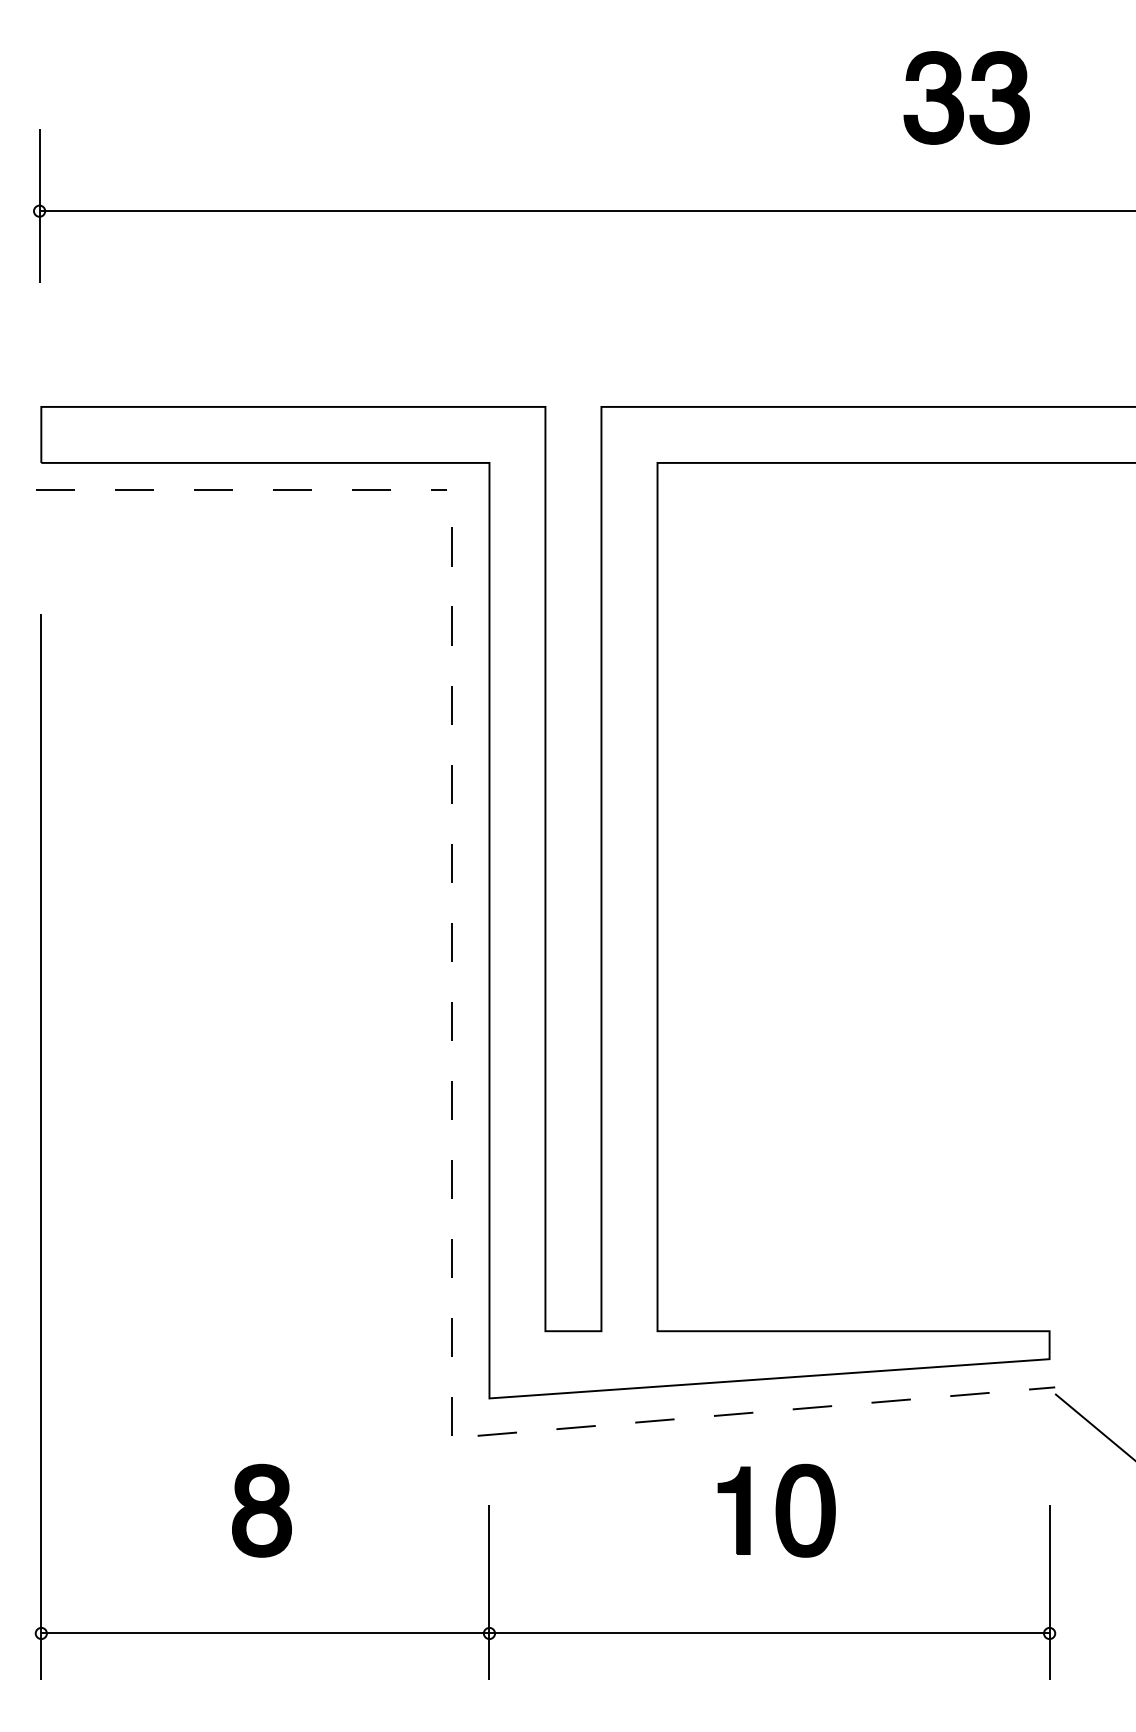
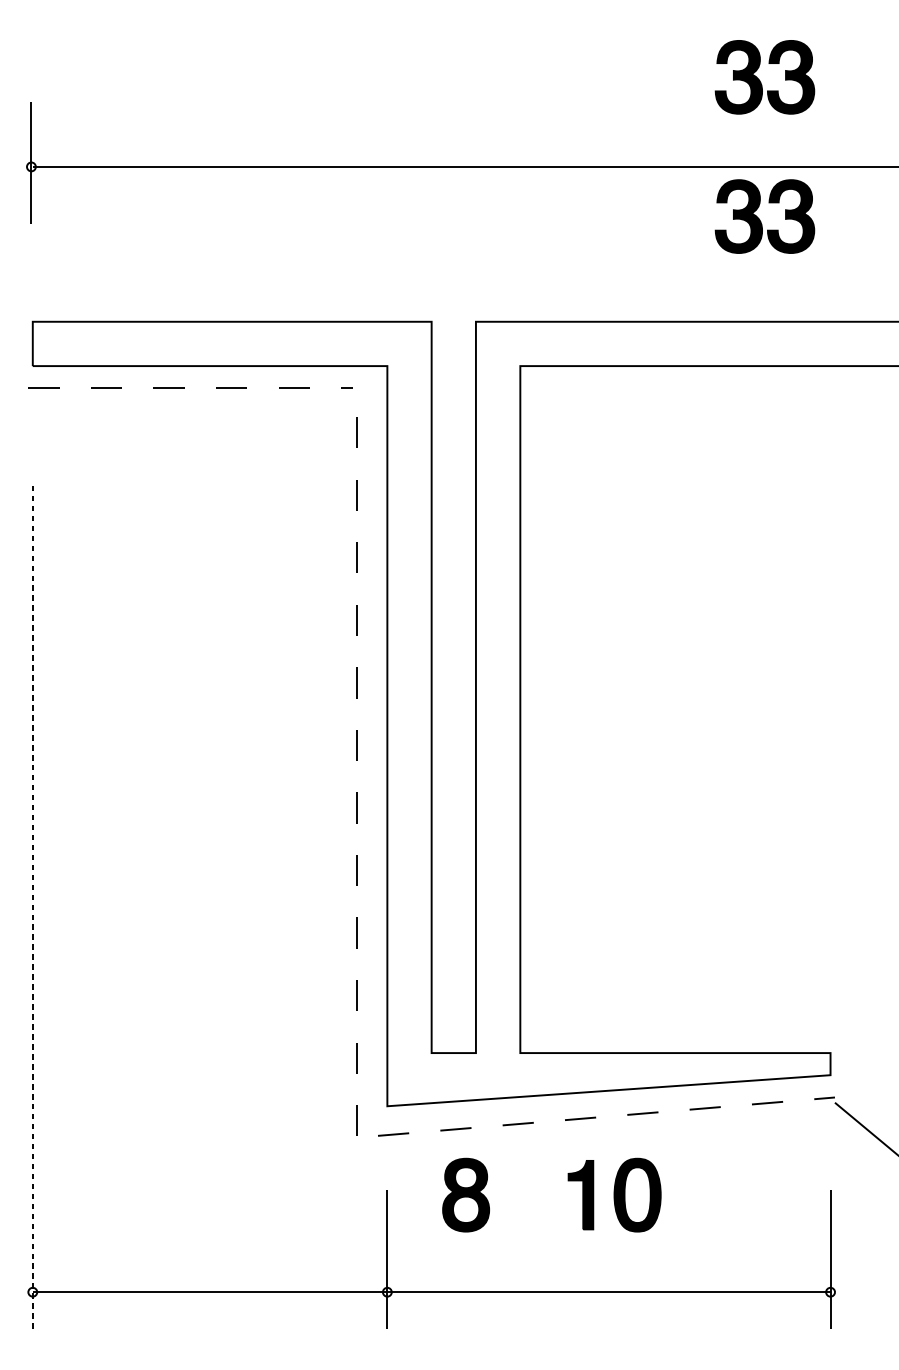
part: (960, 277) -> (760, 219), added
line: (41, 1147) -> (32, 907), solid -> dashed
part: (261, 1510) -> (465, 1194), moved

